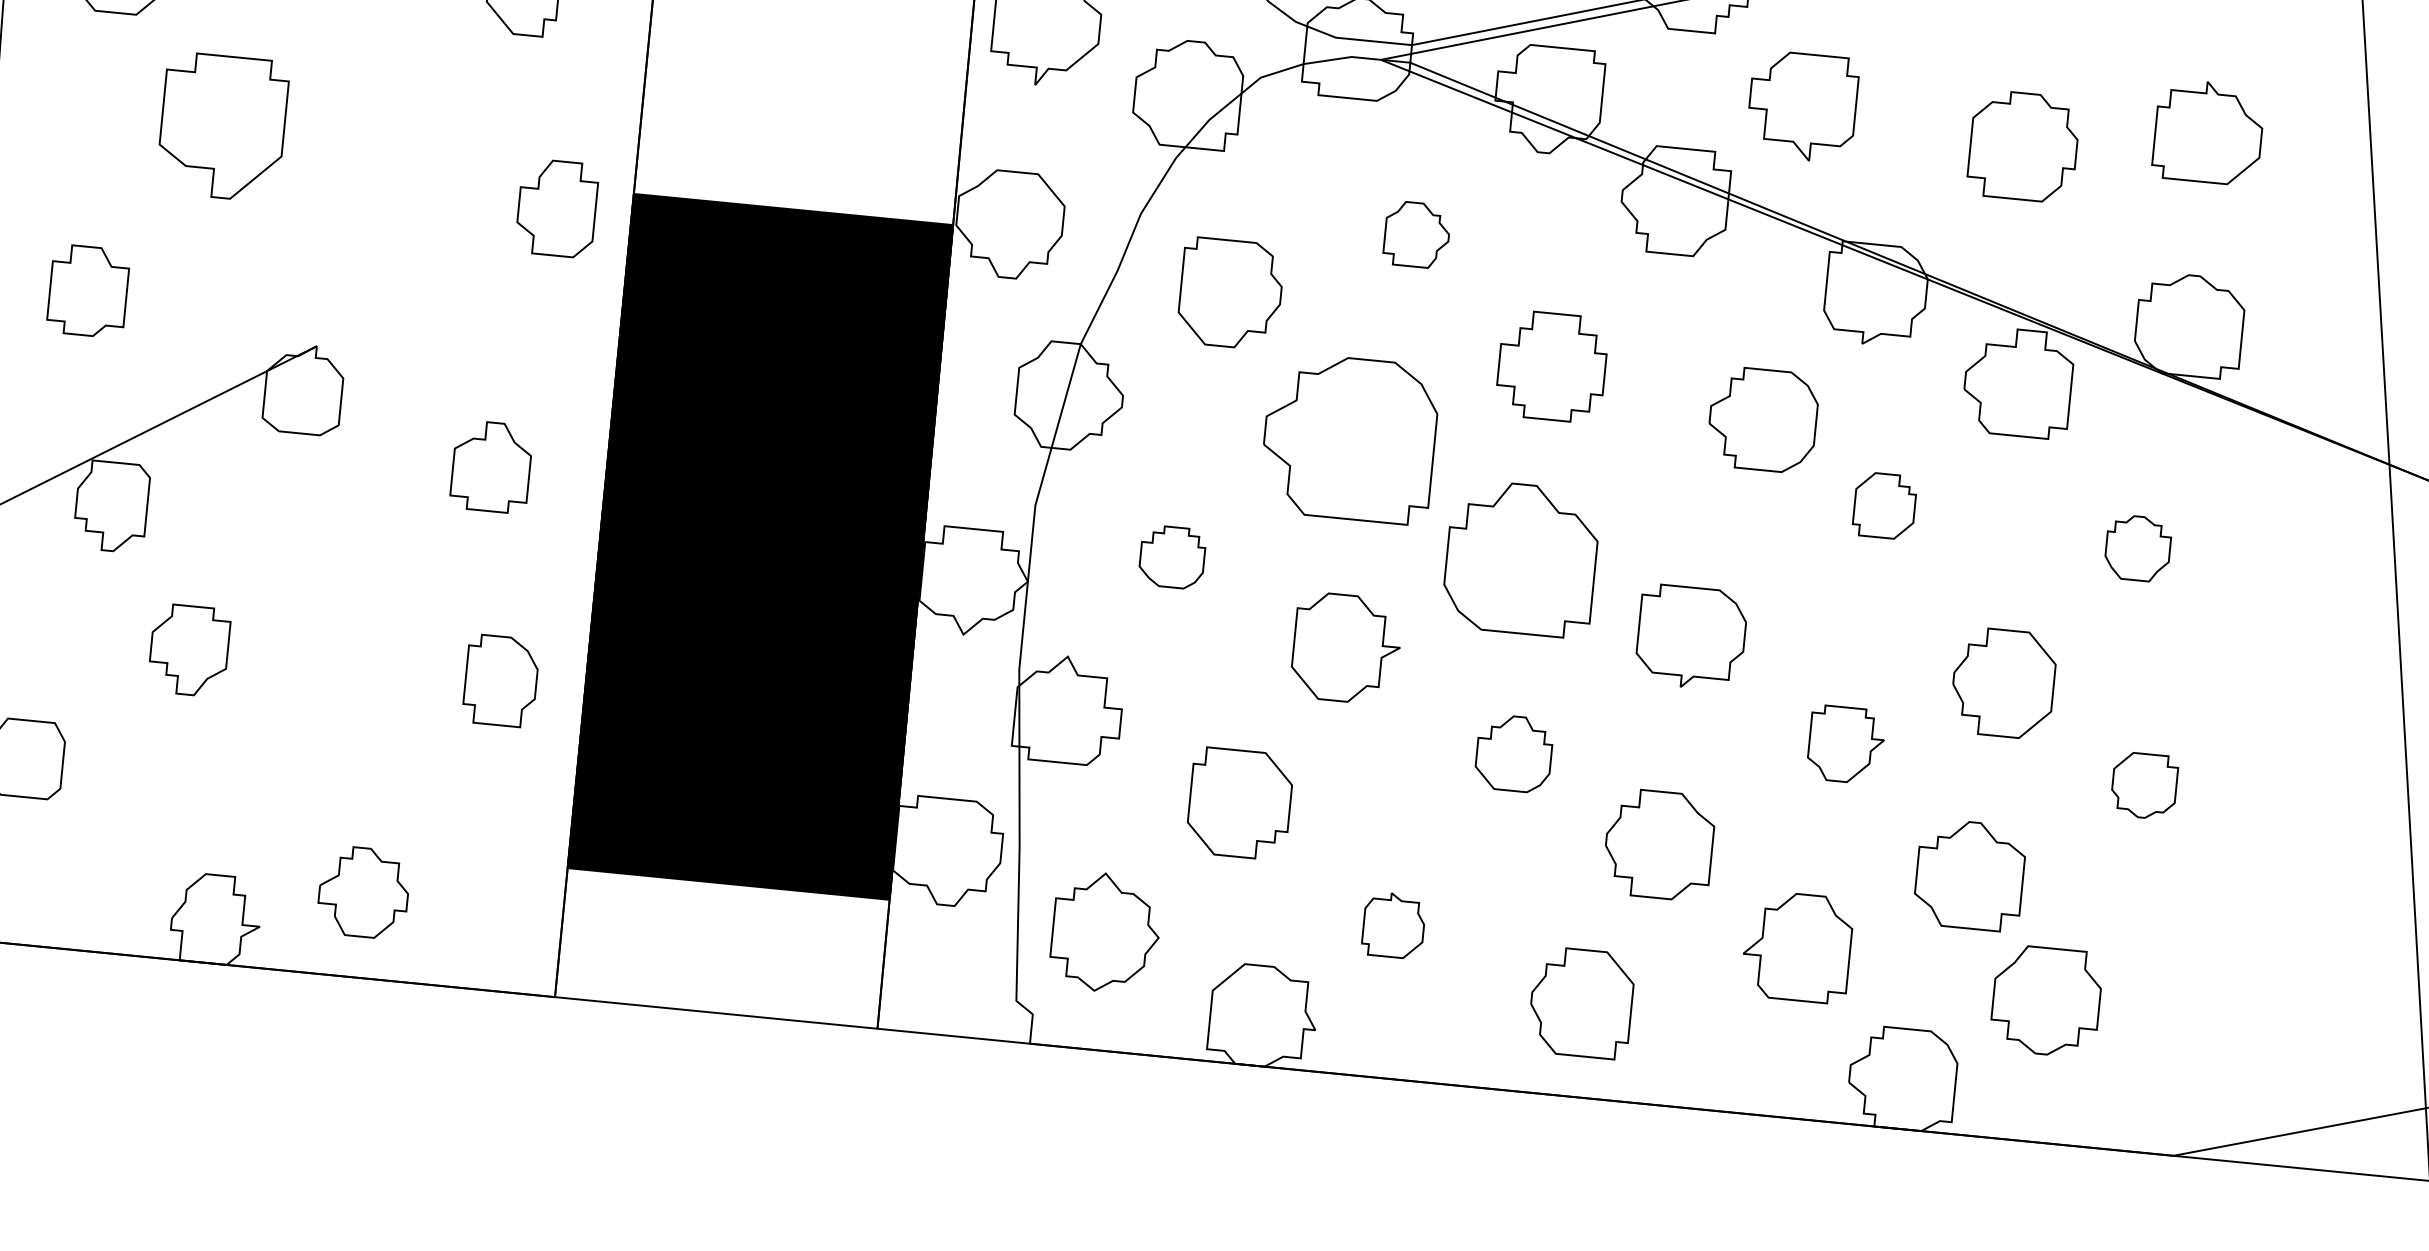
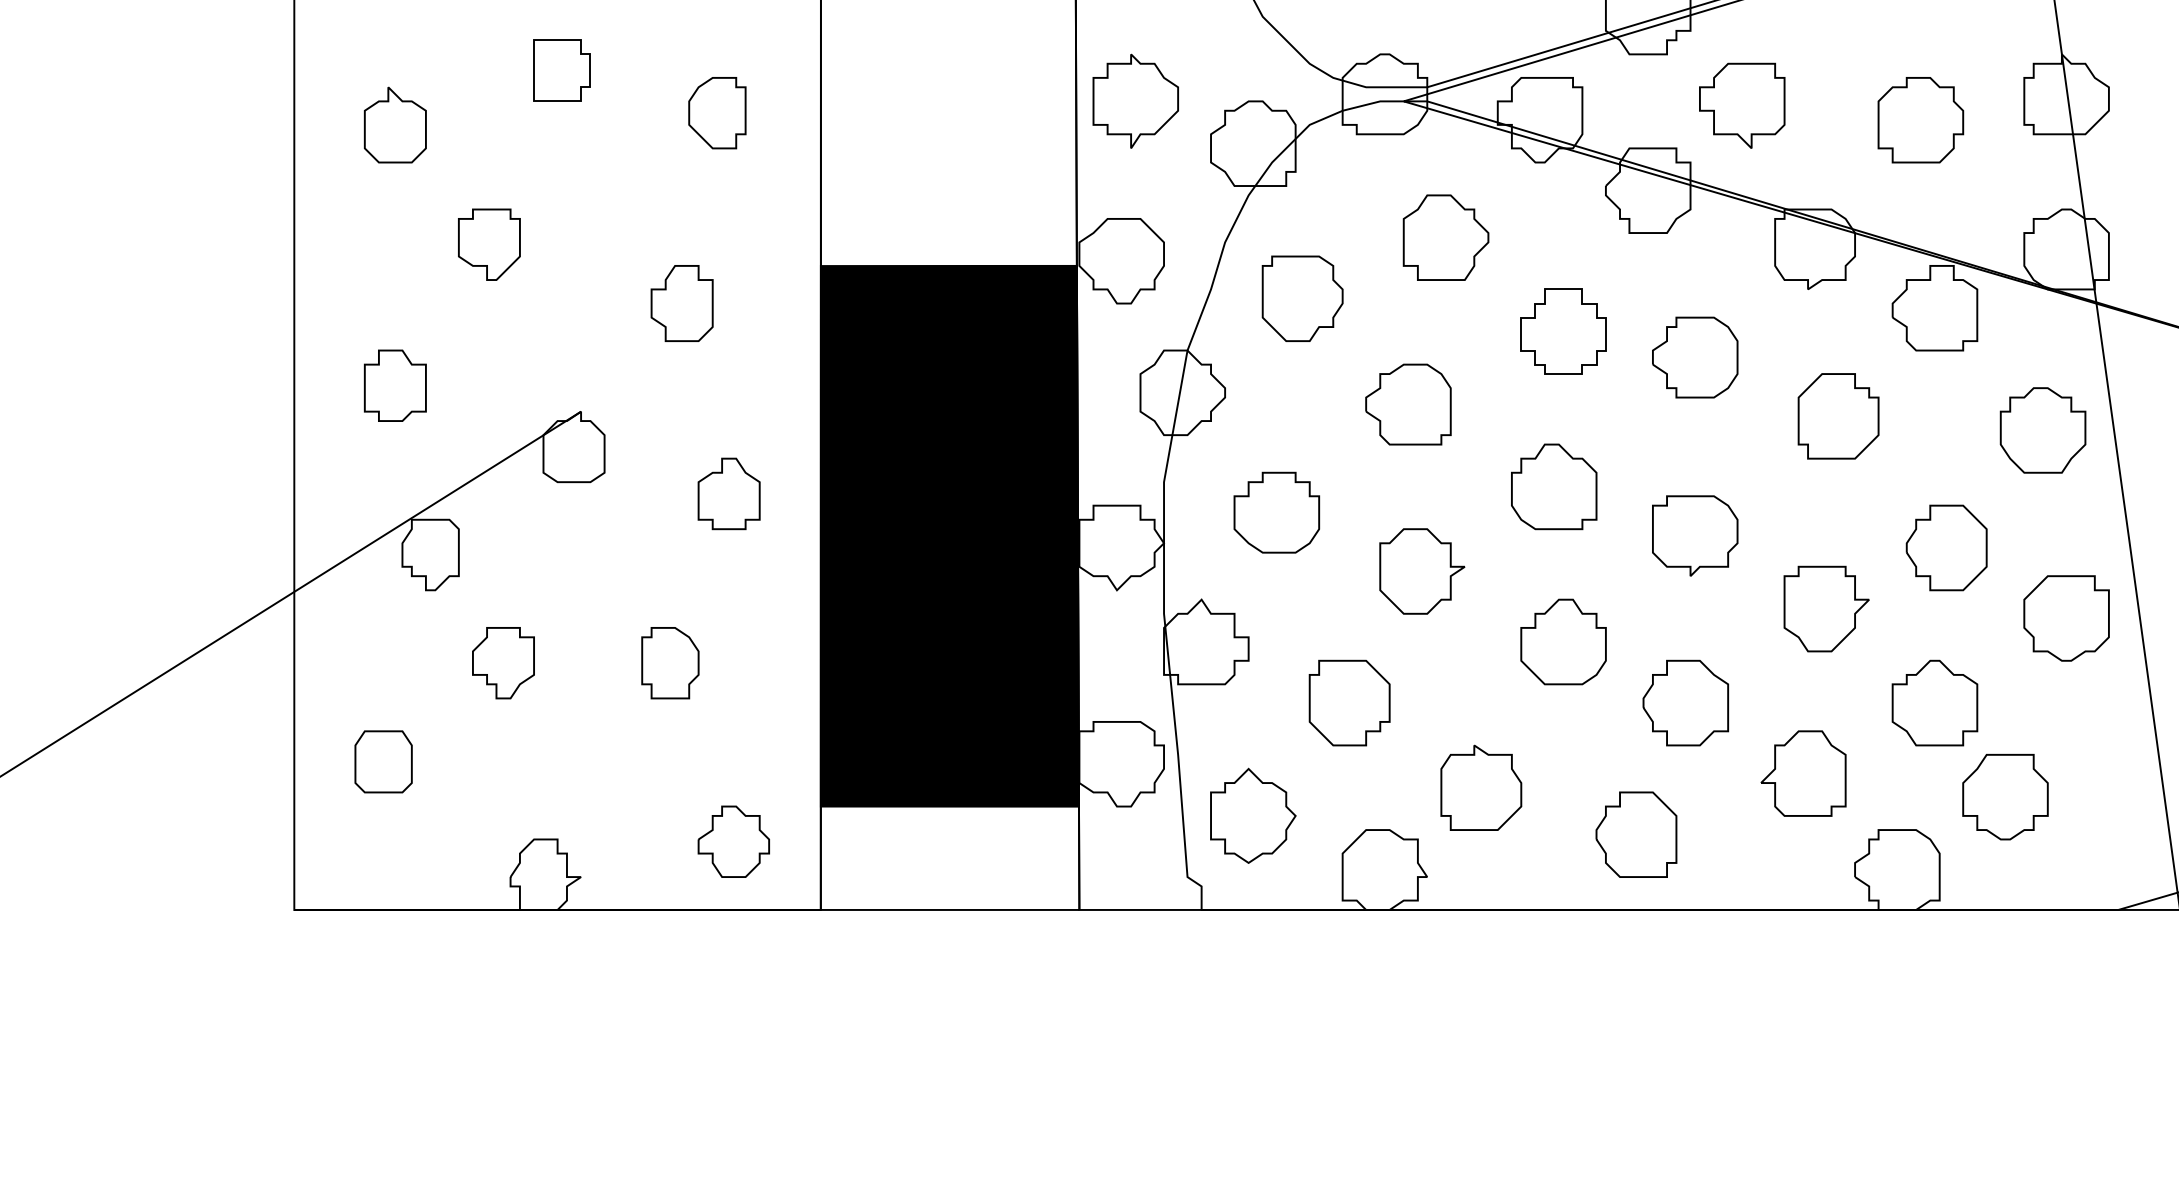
part: (223, 126) -> (489, 244), size x0.62
part: (556, 208) -> (681, 303), moved
part: (1416, 234) -> (1445, 237), size x1.67
part: (1763, 419) -> (1695, 357), moved
part: (1349, 438) -> (1408, 404), size x0.62
part: (1884, 506) -> (1838, 416), size x1.67
part: (2137, 548) -> (2042, 430), size x1.67
part: (1171, 557) -> (1276, 512), size x1.67
part: (1521, 558) -> (1554, 486), size x0.71
part: (501, 681) -> (670, 663), moved
part: (1846, 744) -> (1826, 608), size x1.43
part: (1514, 753) -> (1563, 641), size x1.43
part: (2144, 785) -> (2066, 618), size x1.67
part: (363, 892) -> (733, 841), moved
part: (1394, 925) -> (1481, 787), size x1.67

